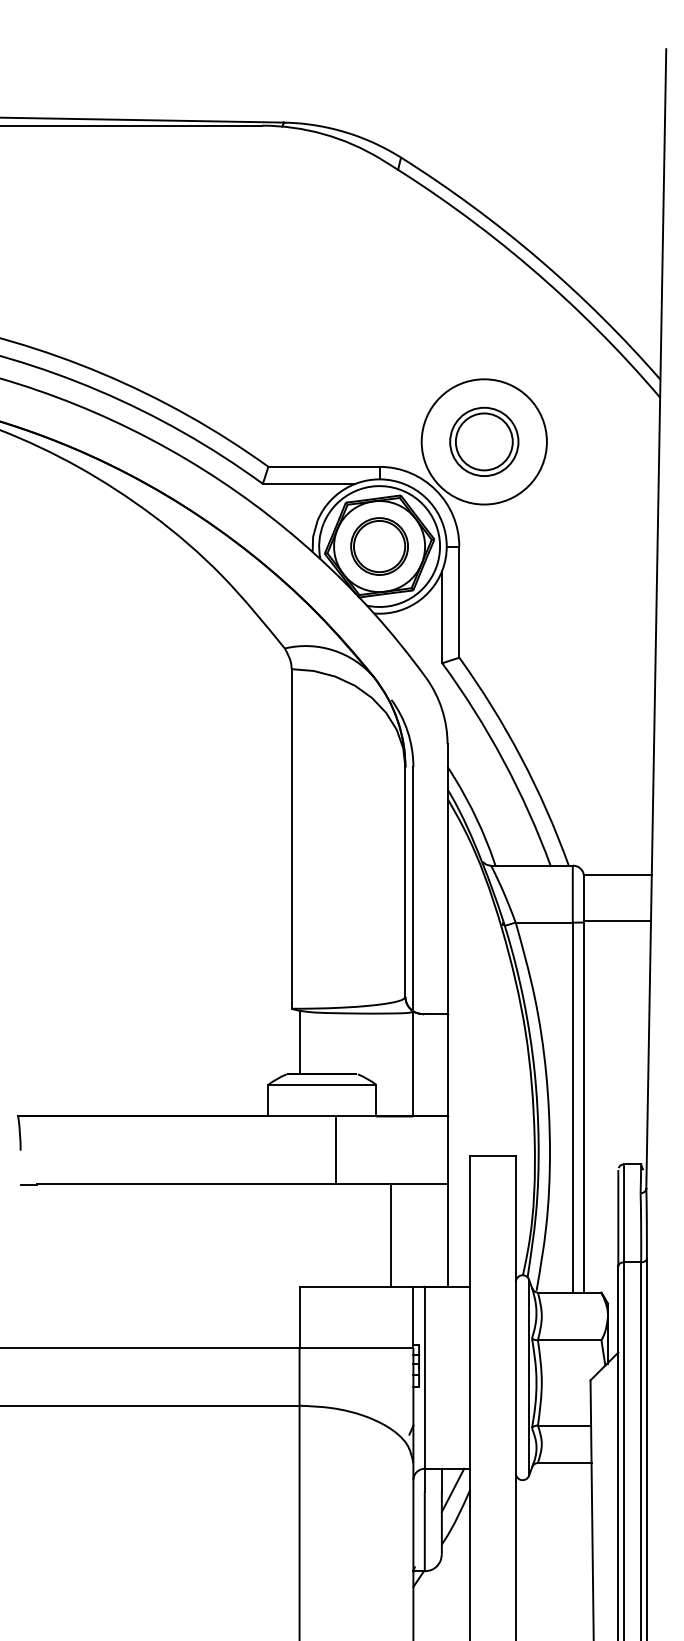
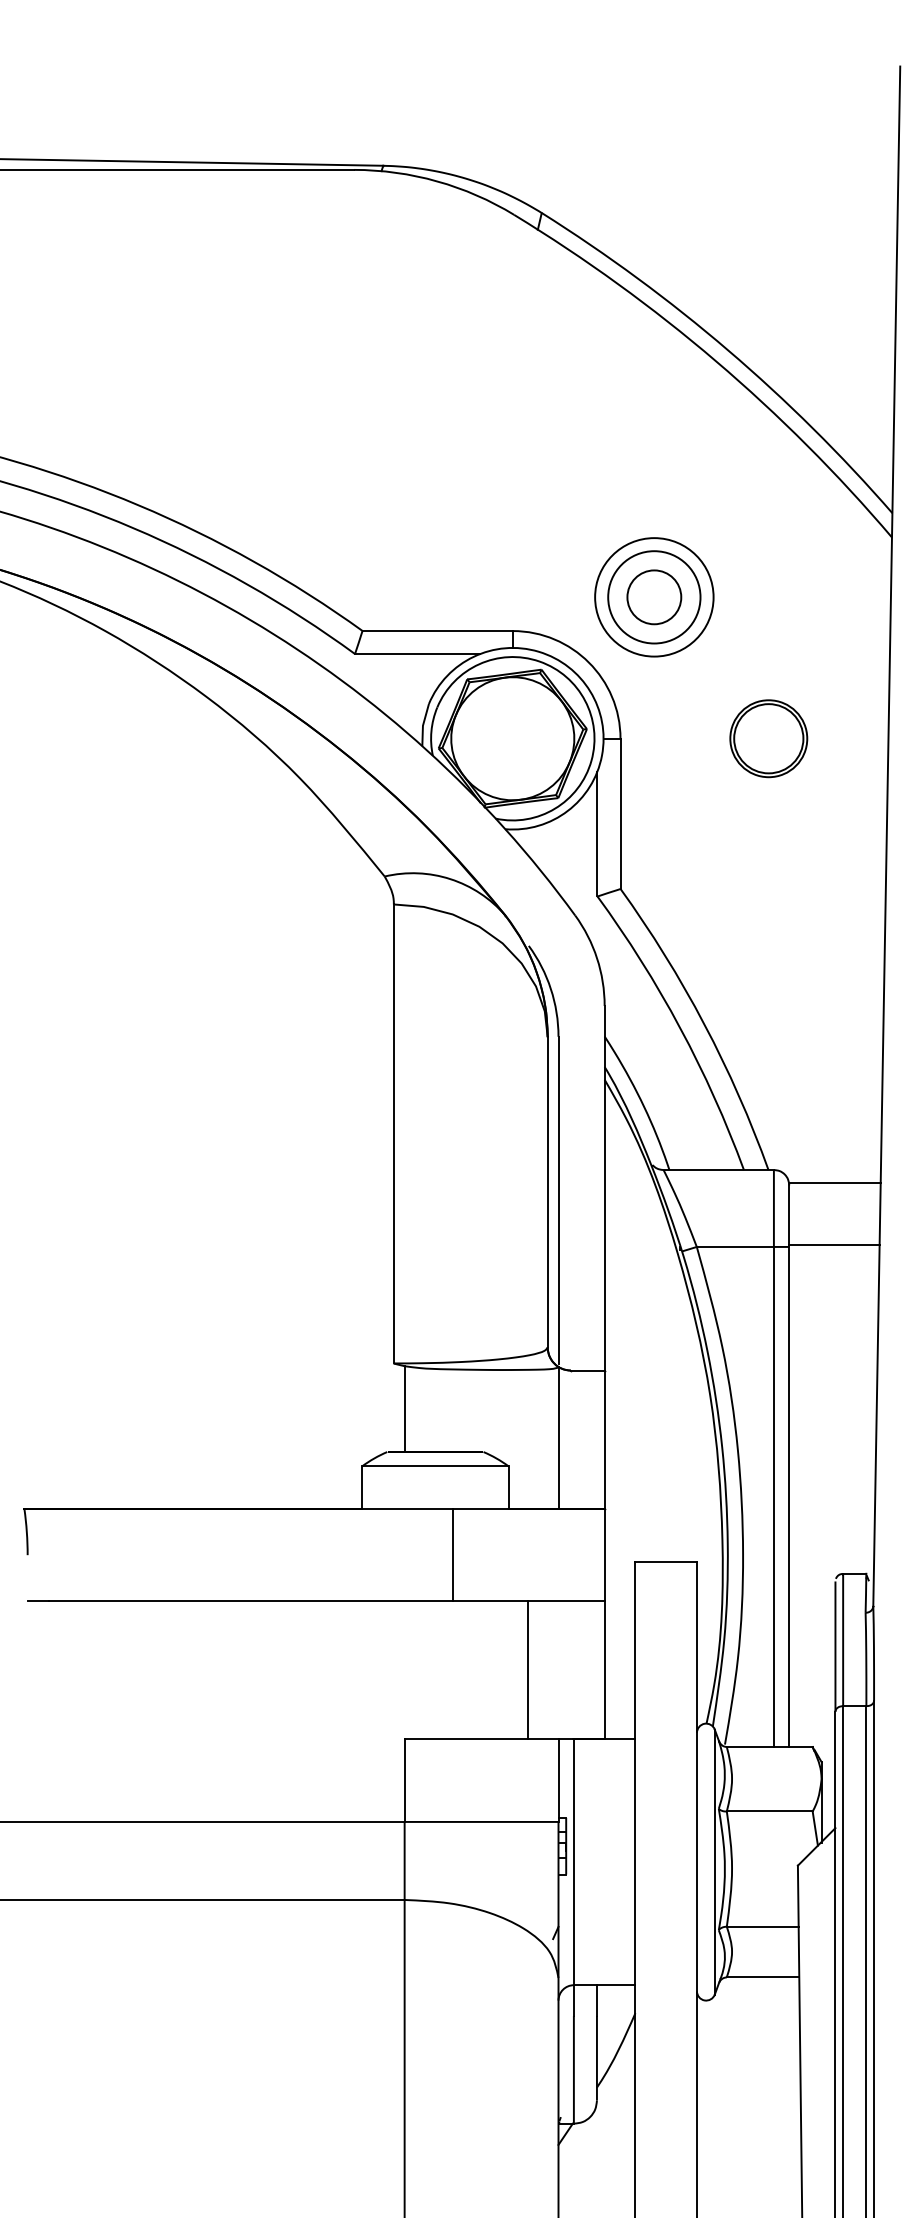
circle: (483, 441) -> (653, 596), size x0.7
circle: (483, 441) -> (653, 596), size x0.7
part: (379, 546) -> (768, 738), moved
line: (452, 1490) -> (611, 2014), removed

